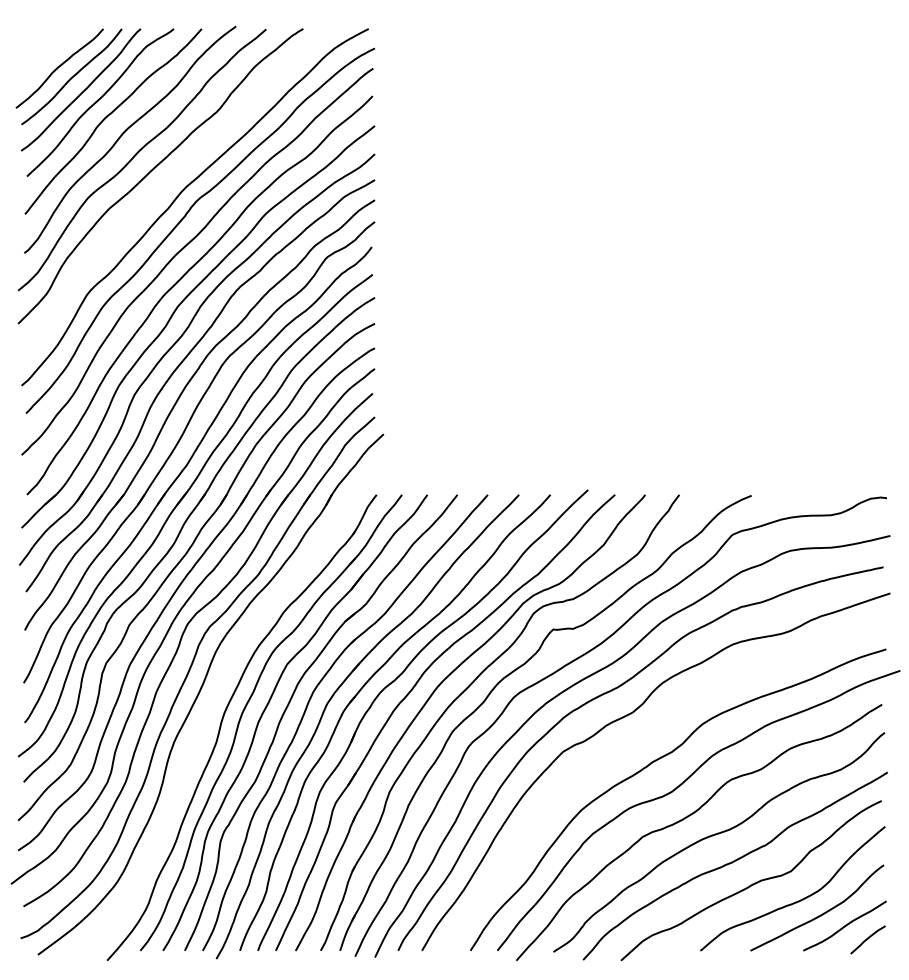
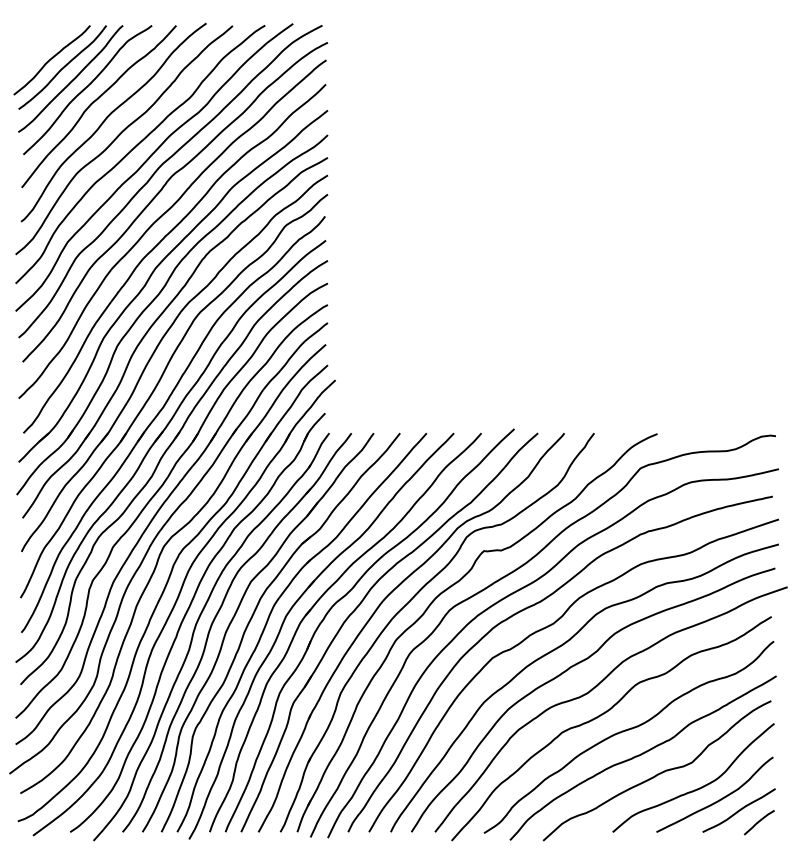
curve: (168, 184) -> (147, 161), added
part: (212, 704) -> (185, 616), added
curve: (642, 738) -> (562, 646), added

